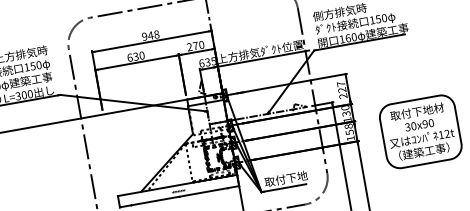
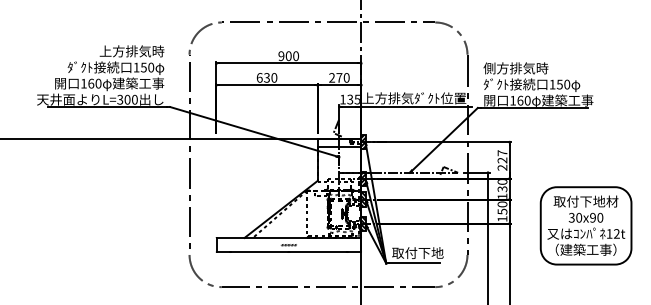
text: (153, 35) -> (292, 56), 948 -> 900
text: (201, 63) -> (342, 99), 635 -> 135
text: (348, 126) -> (502, 204), 158 -> 150

